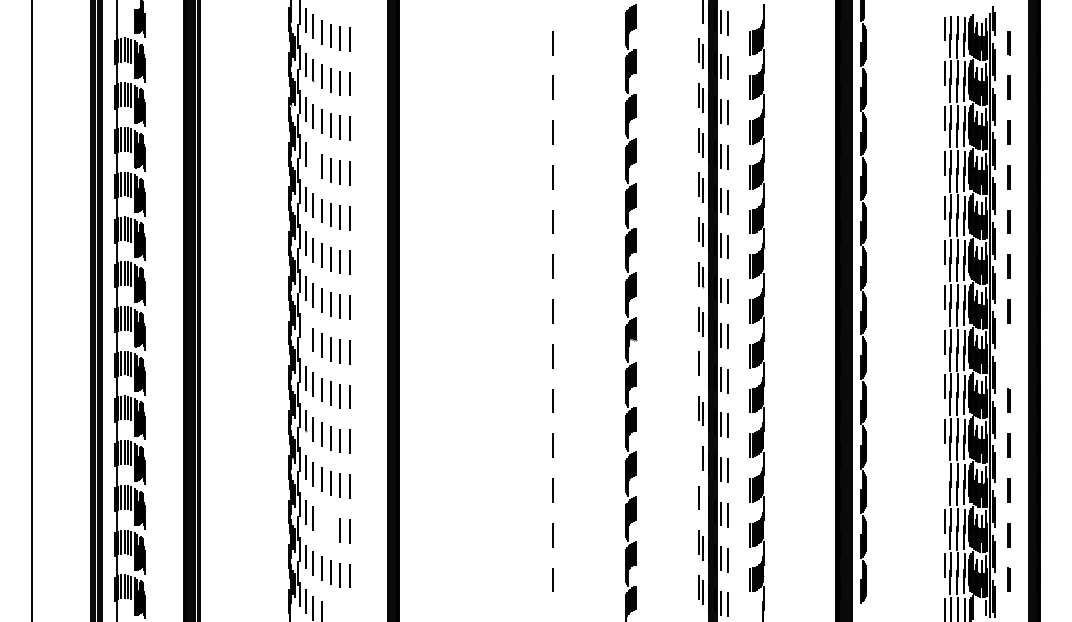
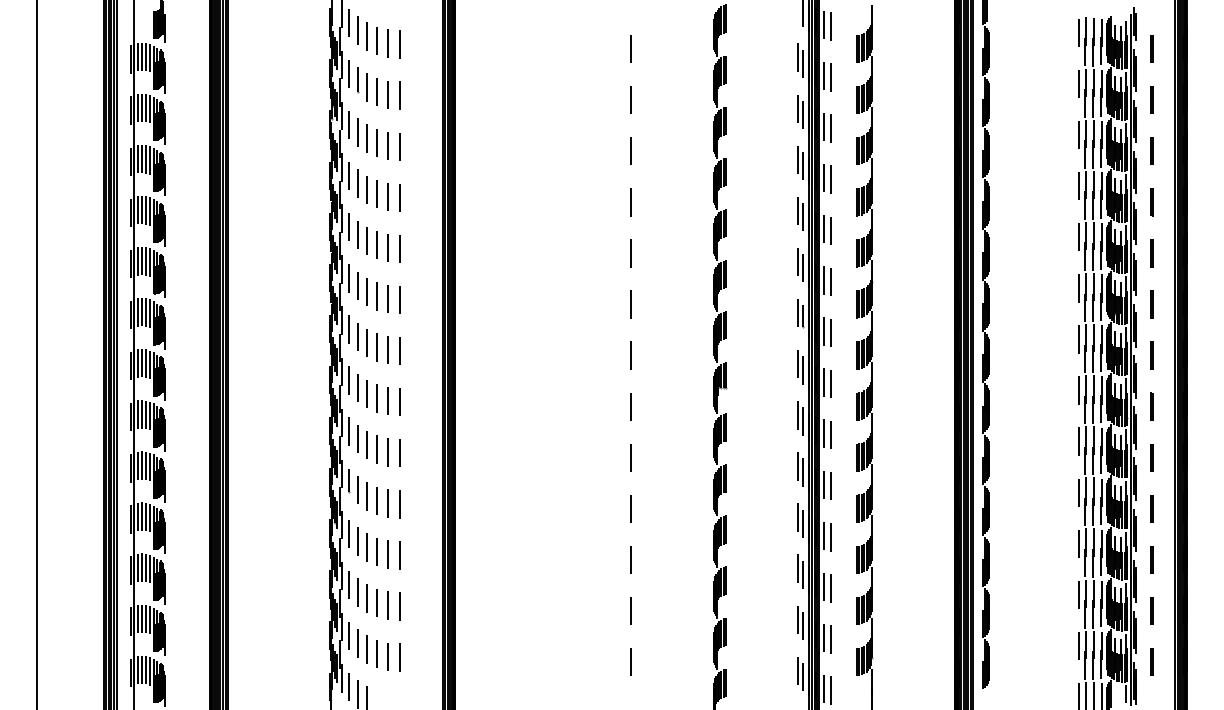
line: (313, 160) -> (357, 183), added
line: (306, 333) -> (349, 380), added
line: (1008, 356) -> (1151, 406), added
line: (703, 369) -> (803, 421), added
line: (699, 453) -> (798, 517), added
line: (944, 476) -> (1078, 543), added
line: (703, 503) -> (803, 574), added
line: (321, 524) -> (367, 598), added
line: (330, 527) -> (377, 602), added

